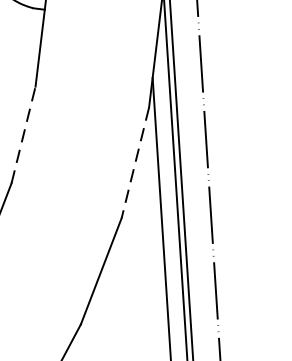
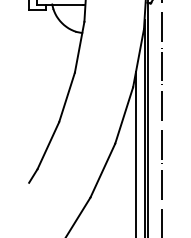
line: (24, 135) -> (67, 97), dashed -> solid
line: (136, 162) -> (124, 115), dashed -> solid

